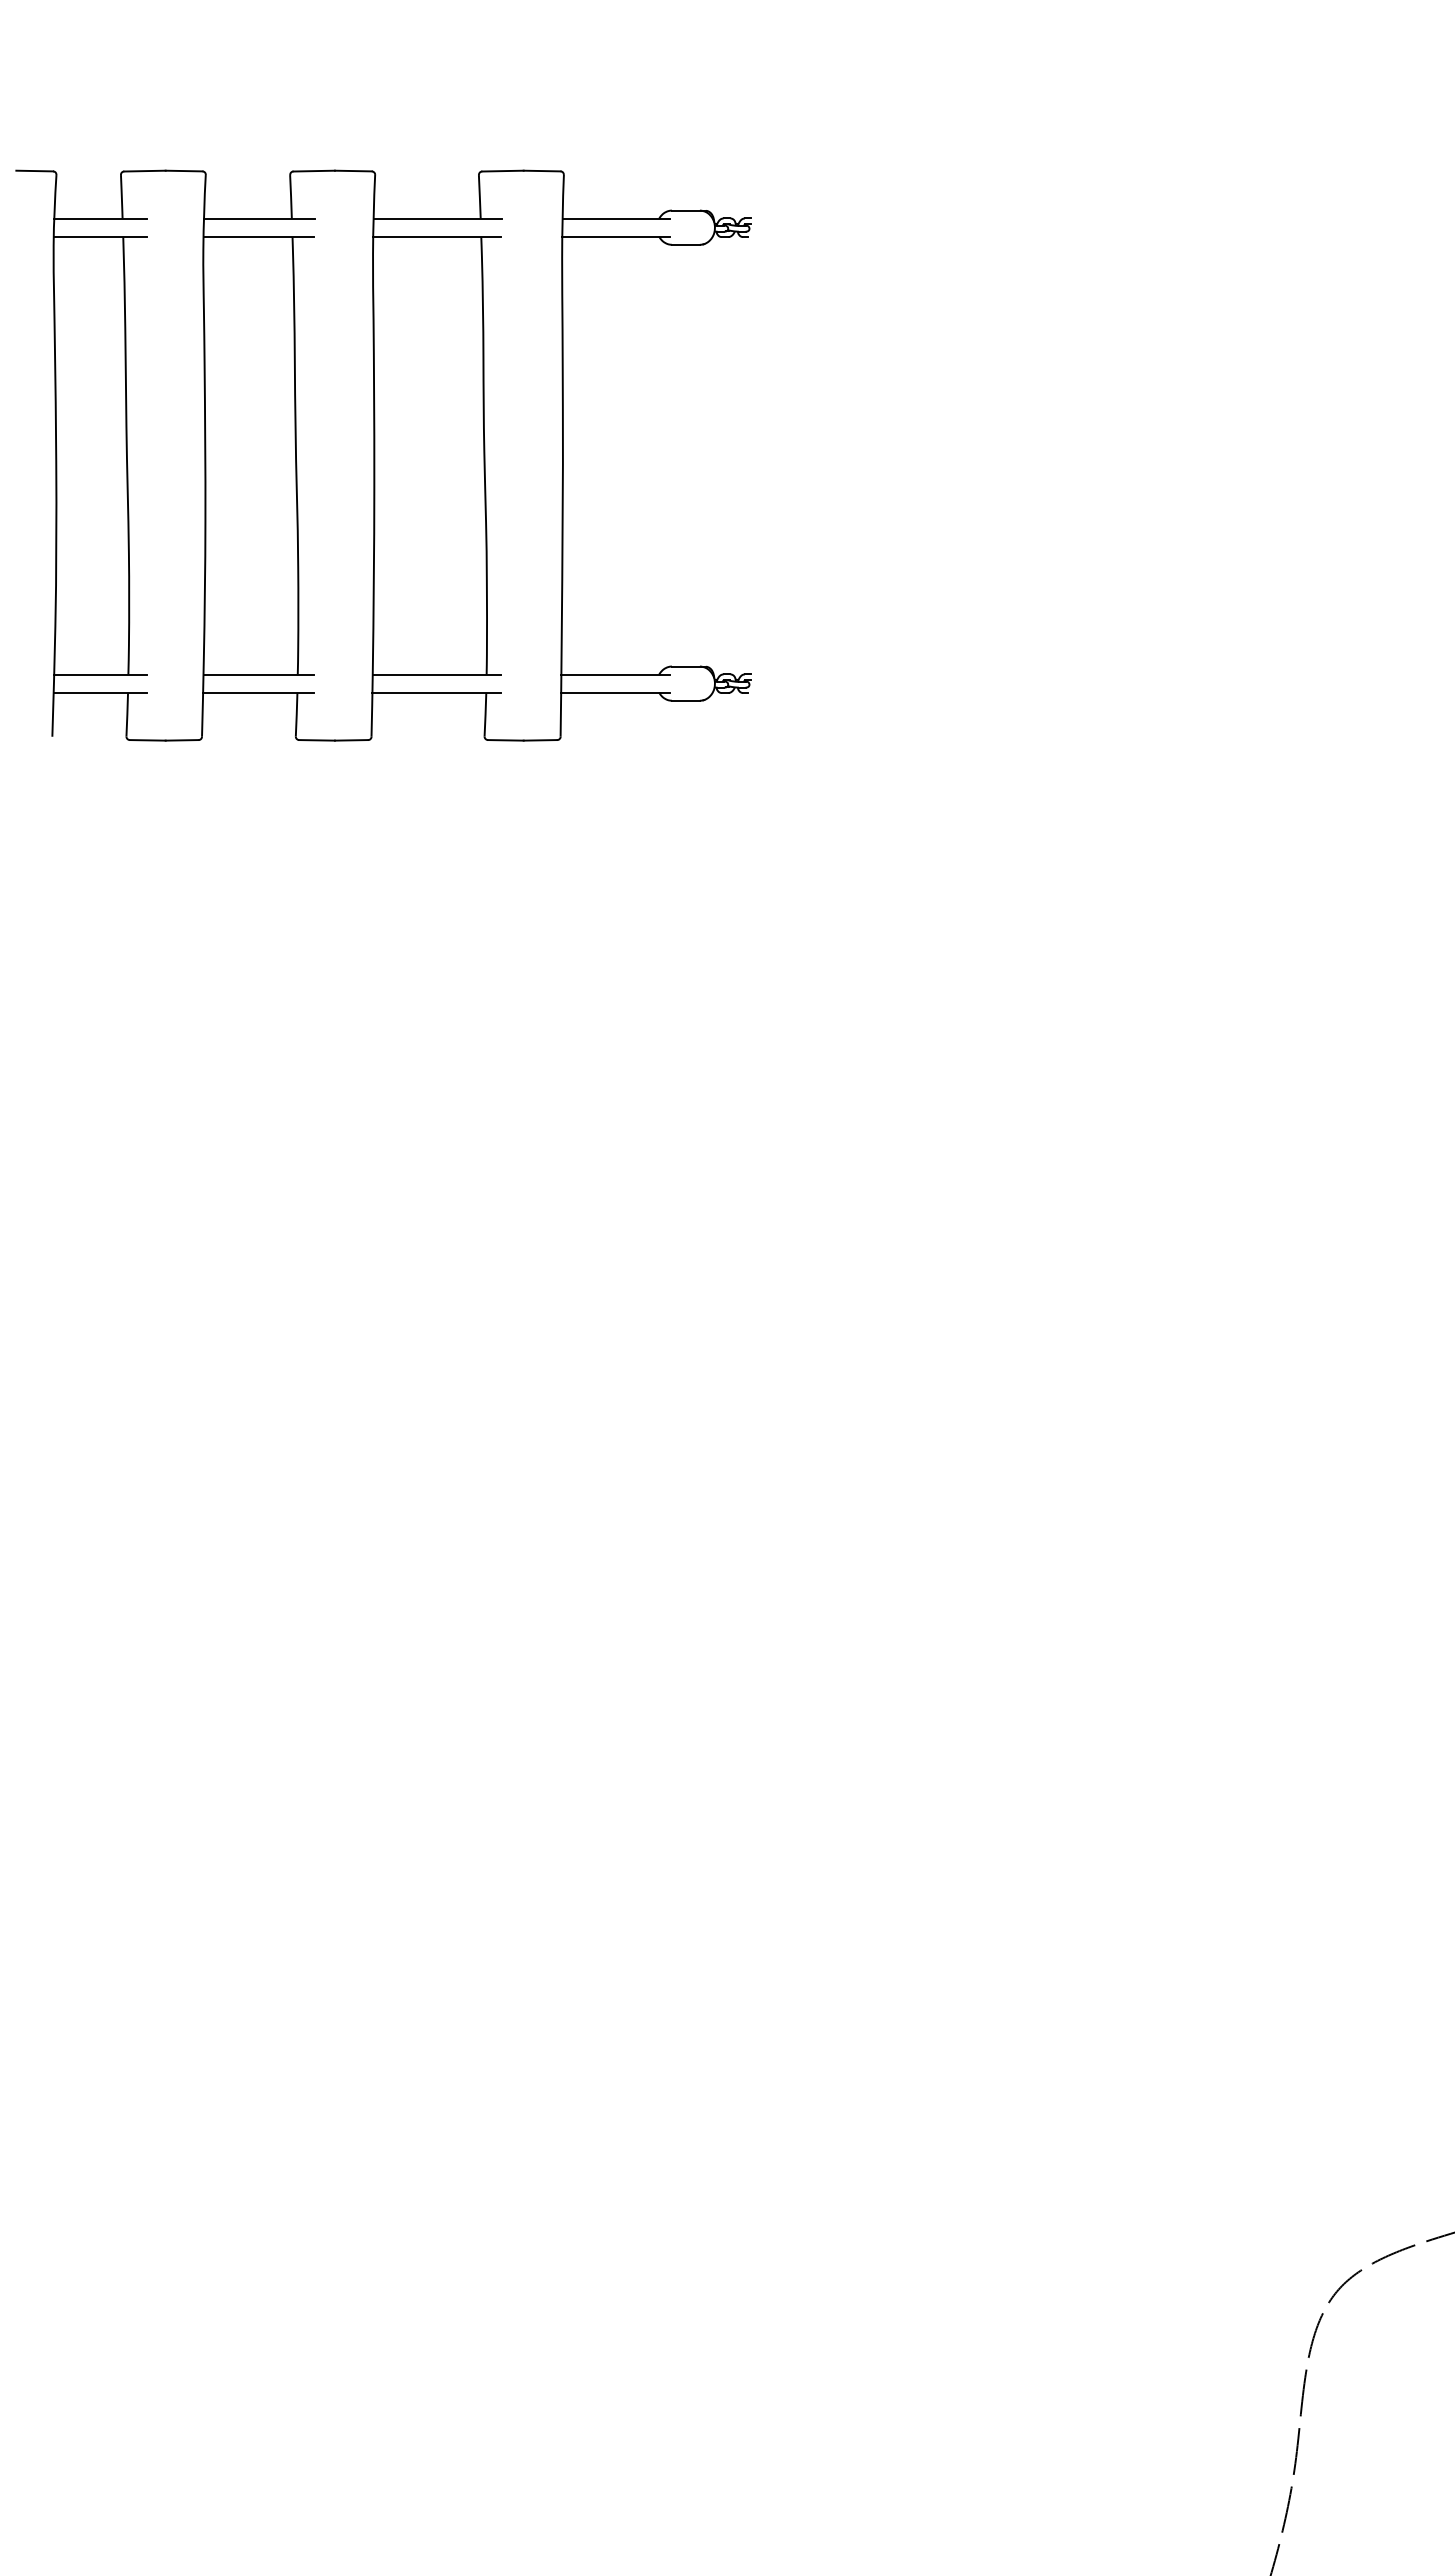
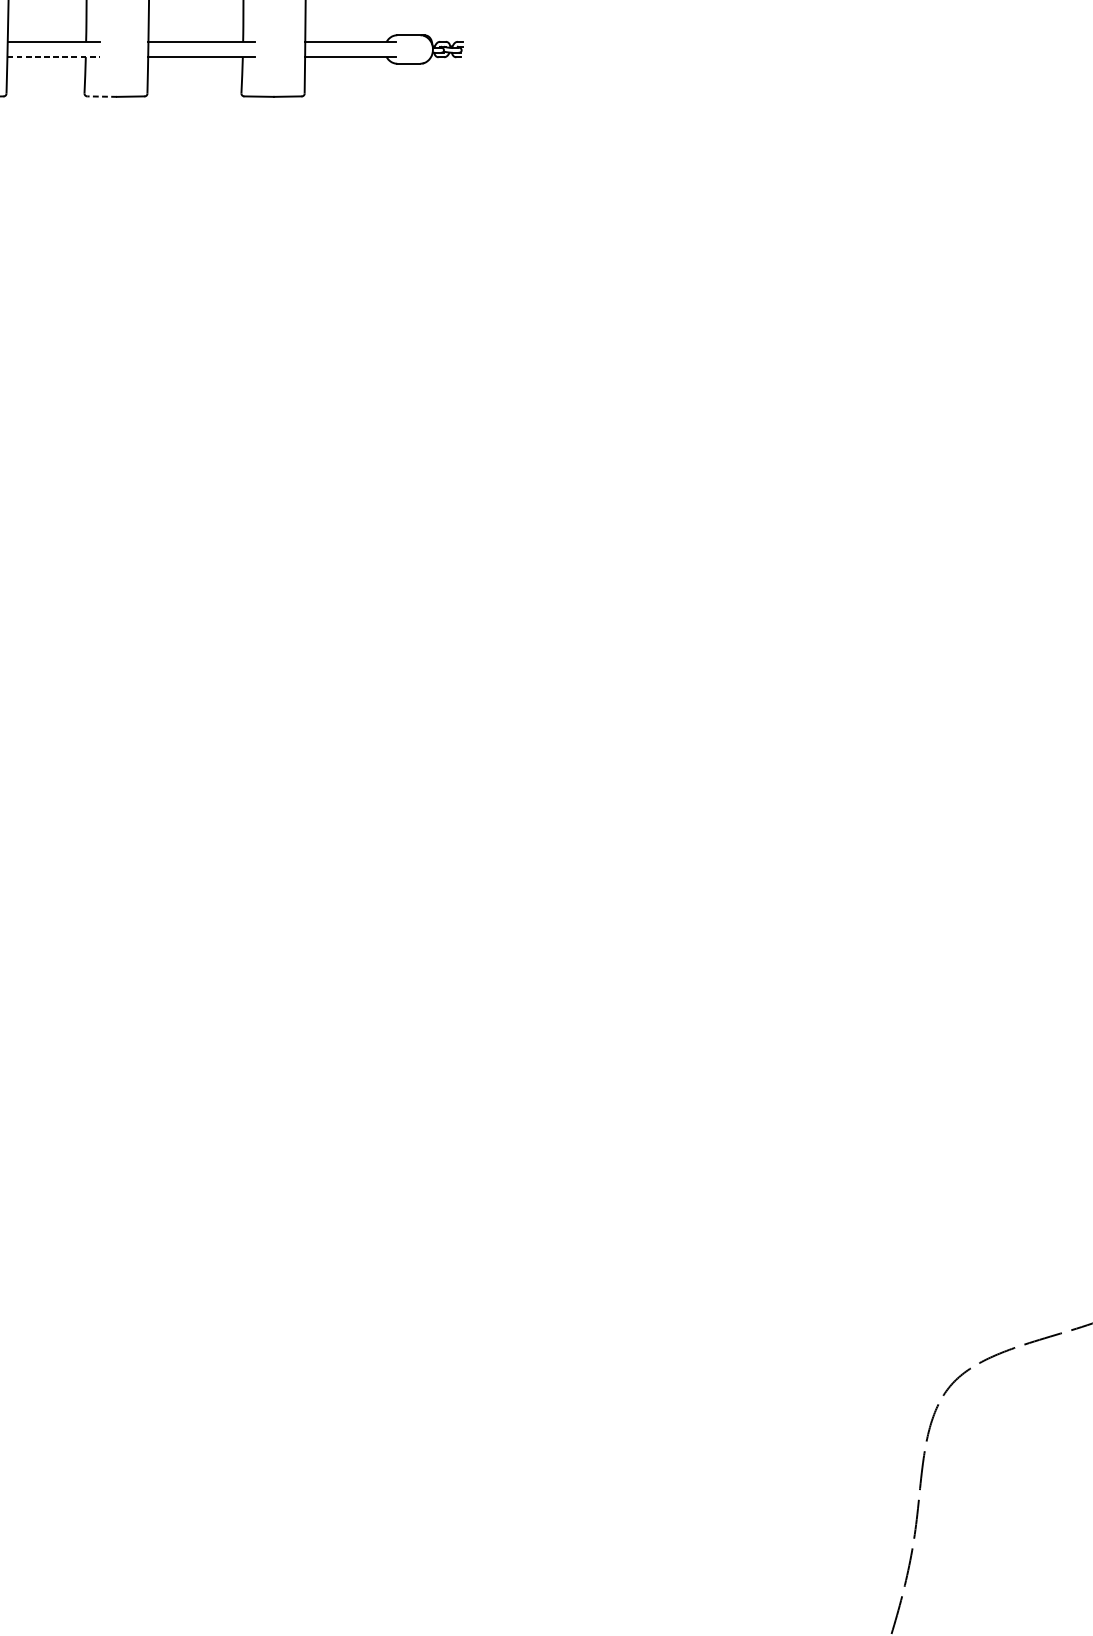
line: (258, 692) -> (53, 56), solid -> dashed
line: (317, 740) -> (102, 96), solid -> dashed

